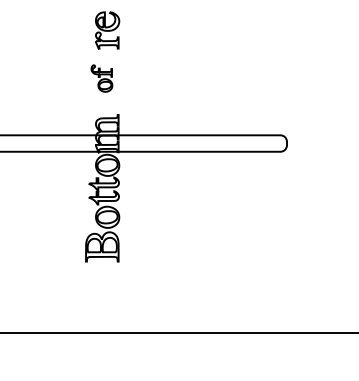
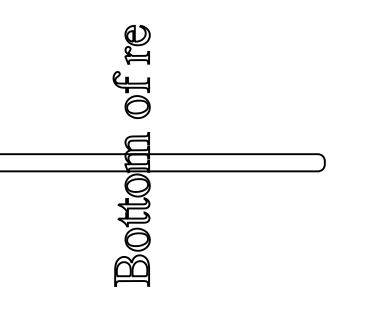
part: (101, 78) -> (131, 94), size x1.67

